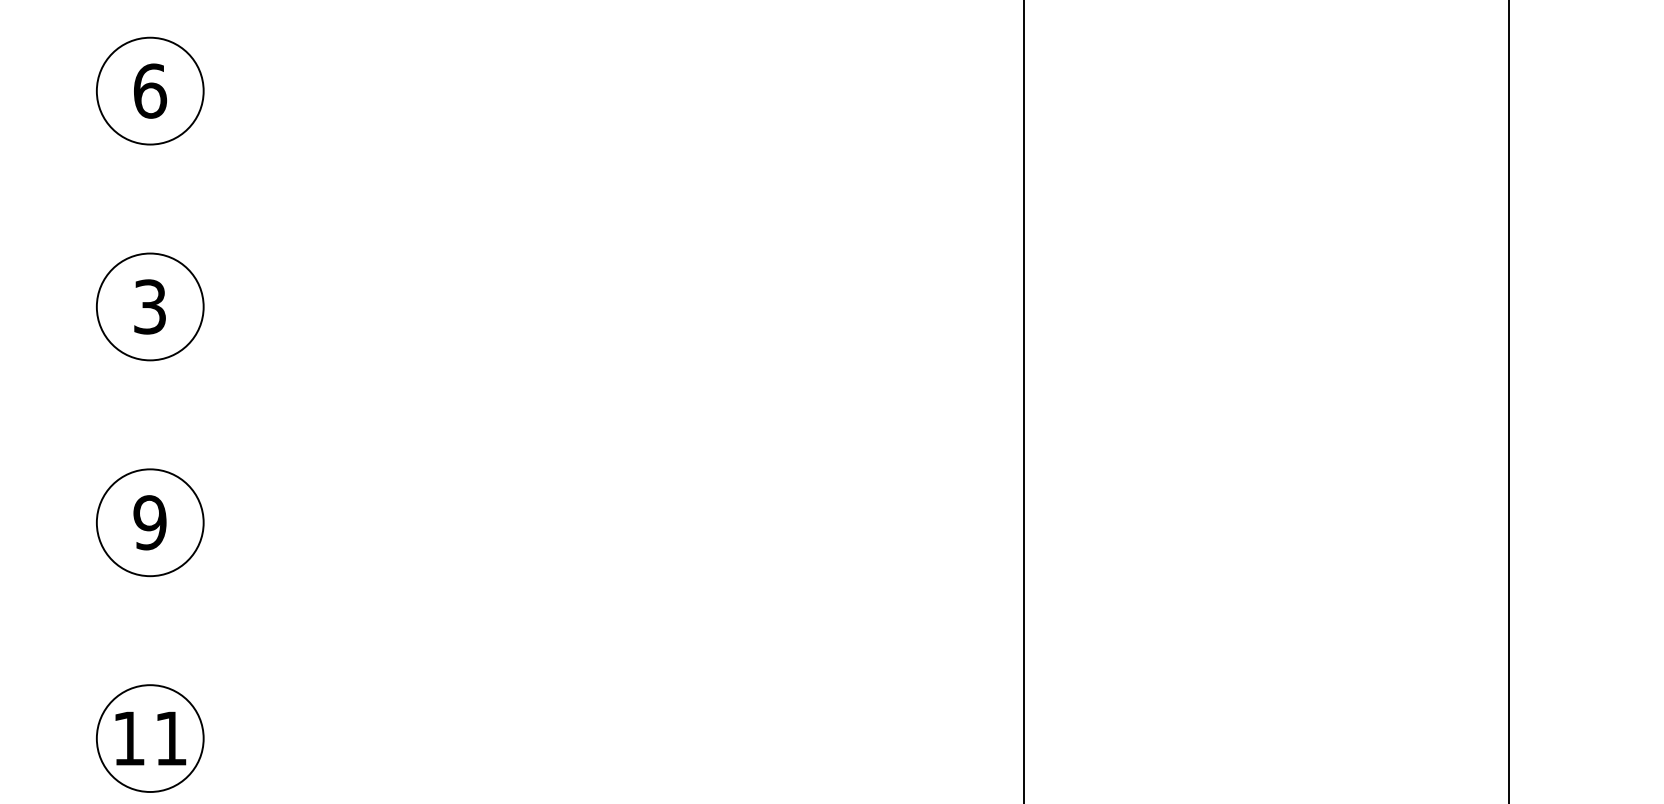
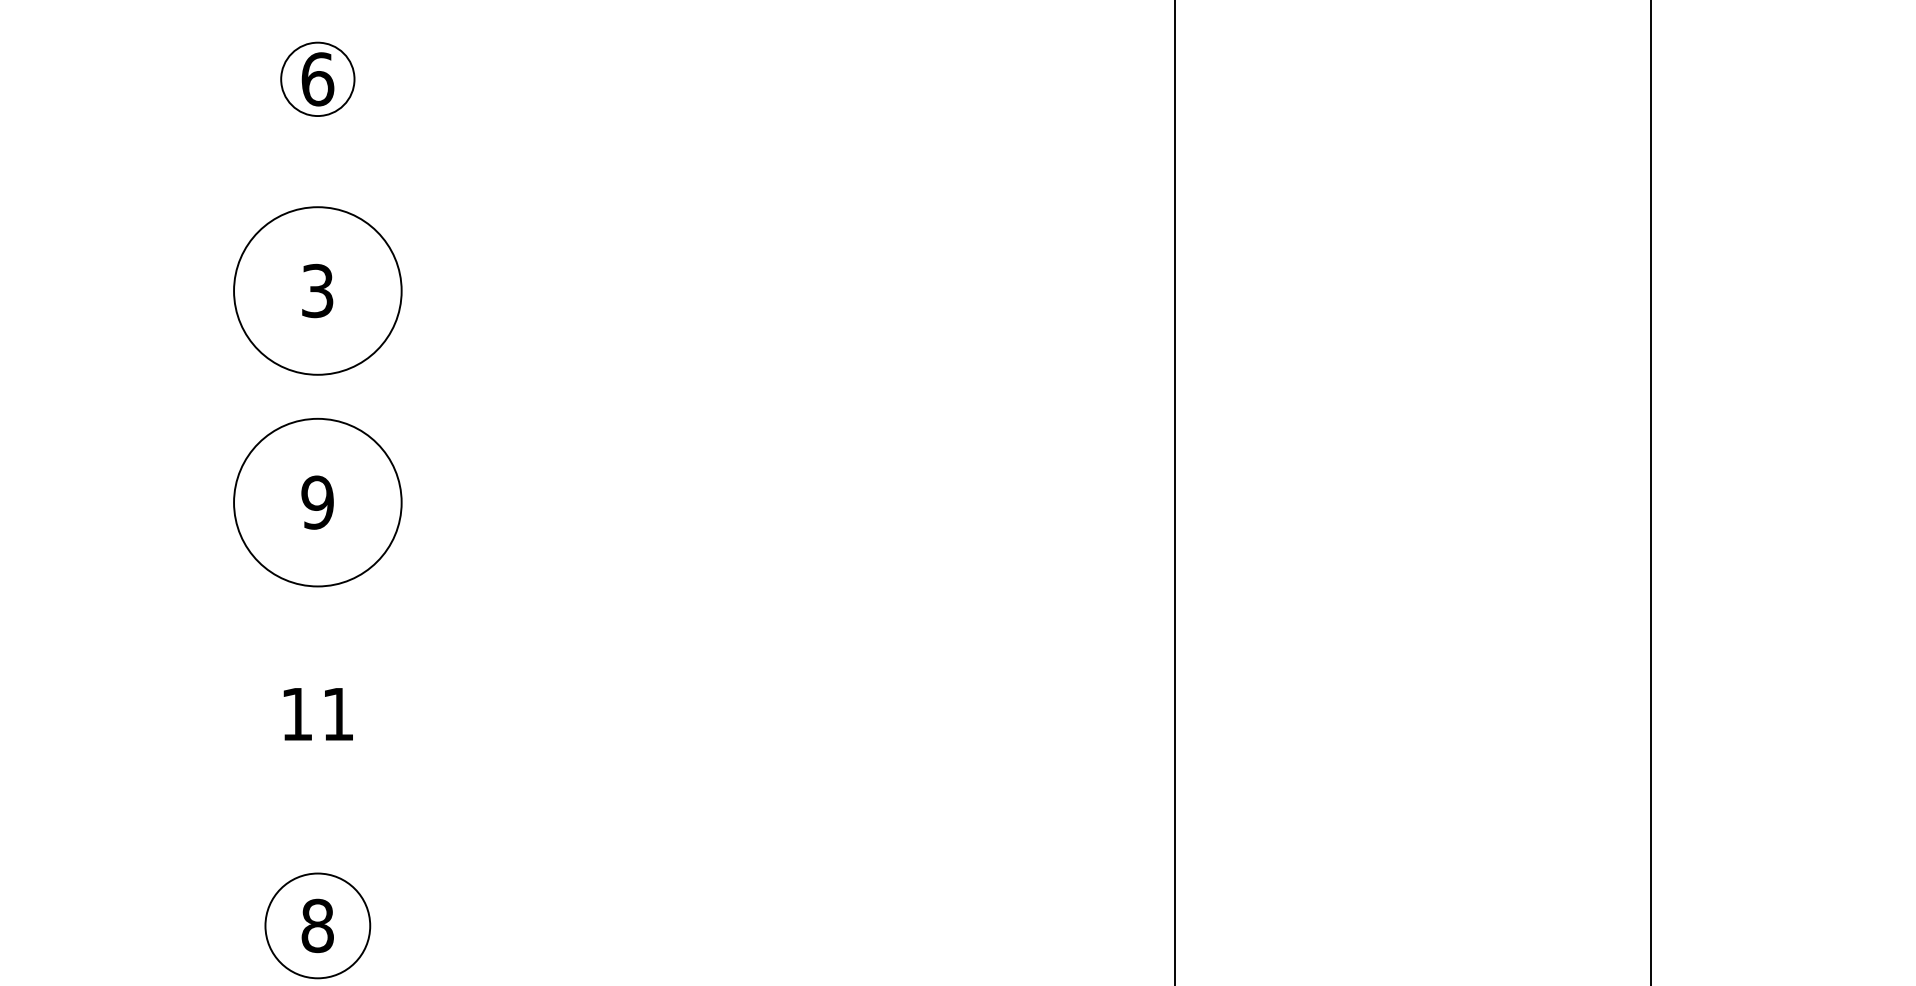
circle: (149, 90) -> (317, 78), size x0.7
circle: (149, 306) -> (317, 290), size x1.6
circle: (149, 522) -> (317, 502), size x1.6
circle: (149, 738) -> (317, 714), removed

